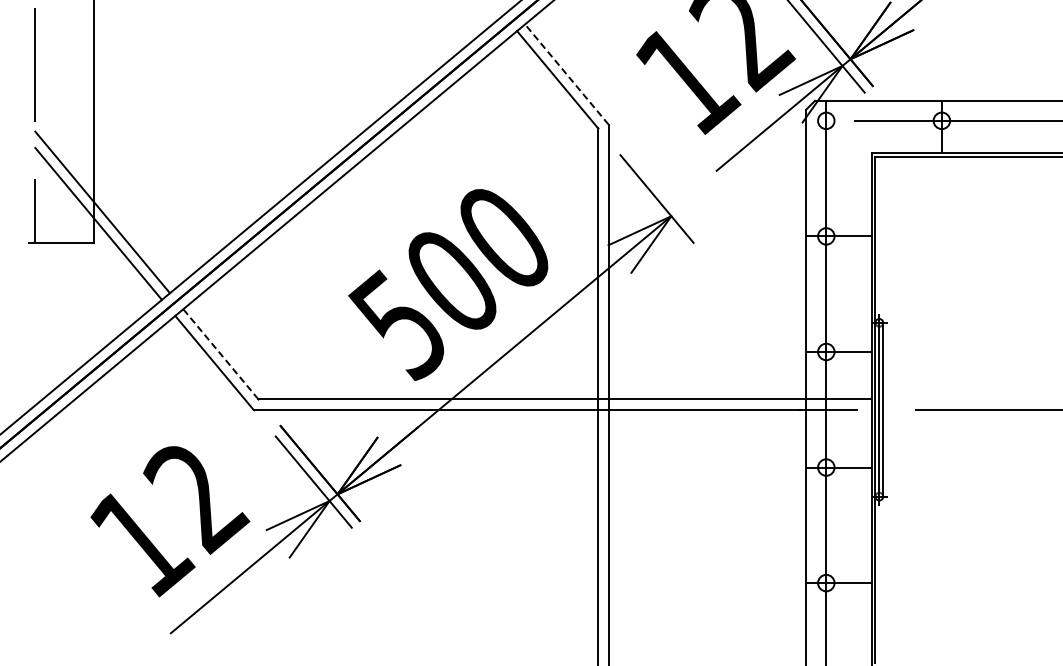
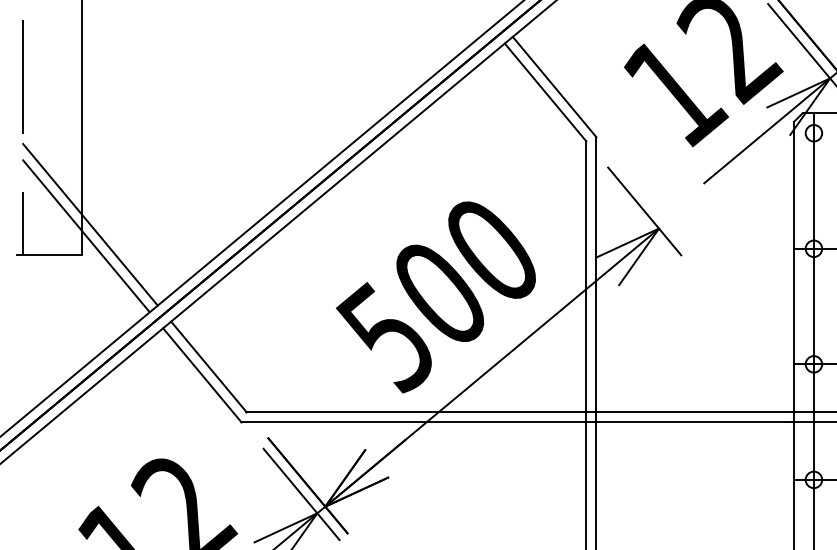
line: (566, 74) -> (554, 86), dashed -> solid
line: (220, 354) -> (208, 366), dashed -> solid

